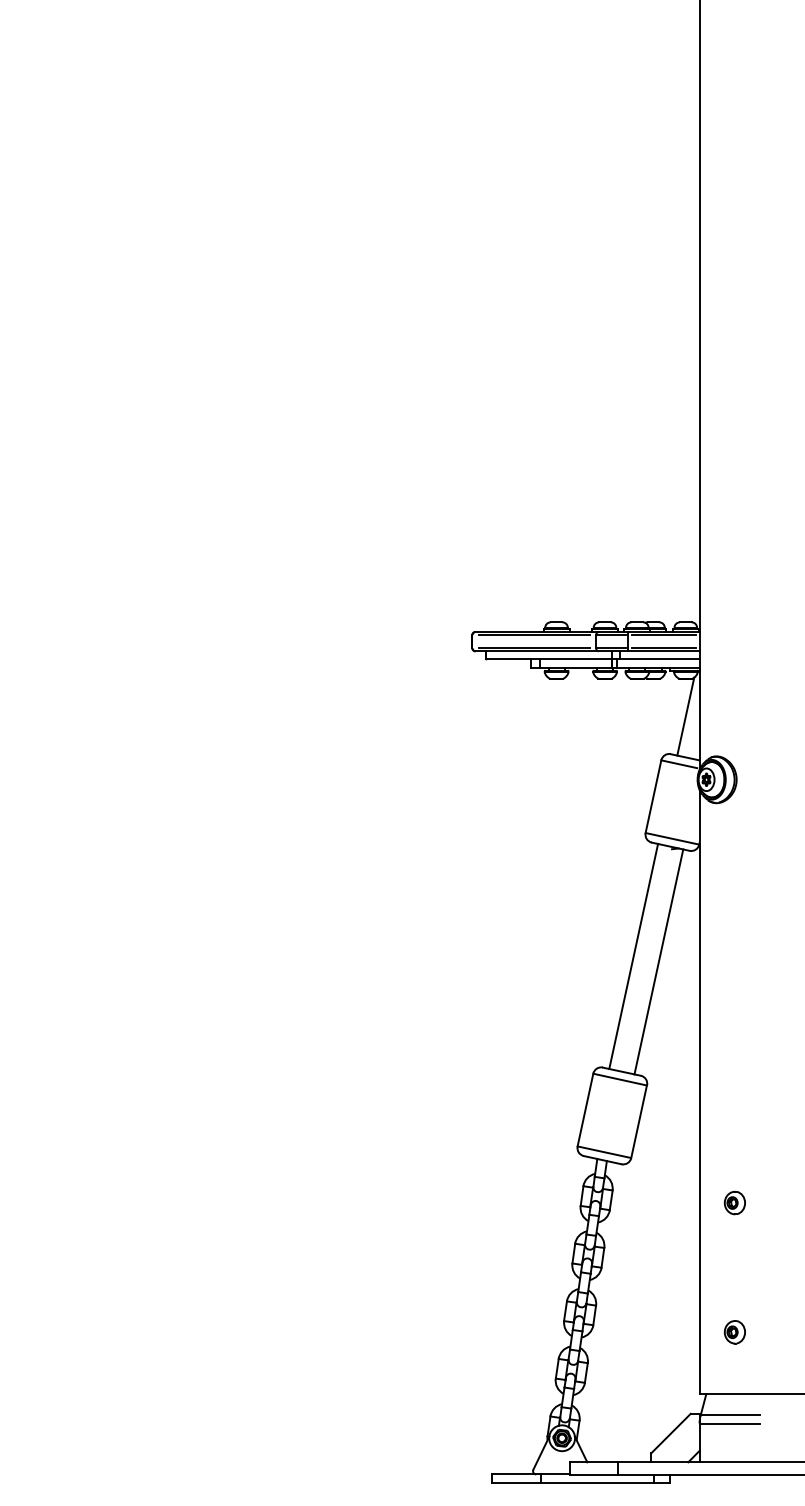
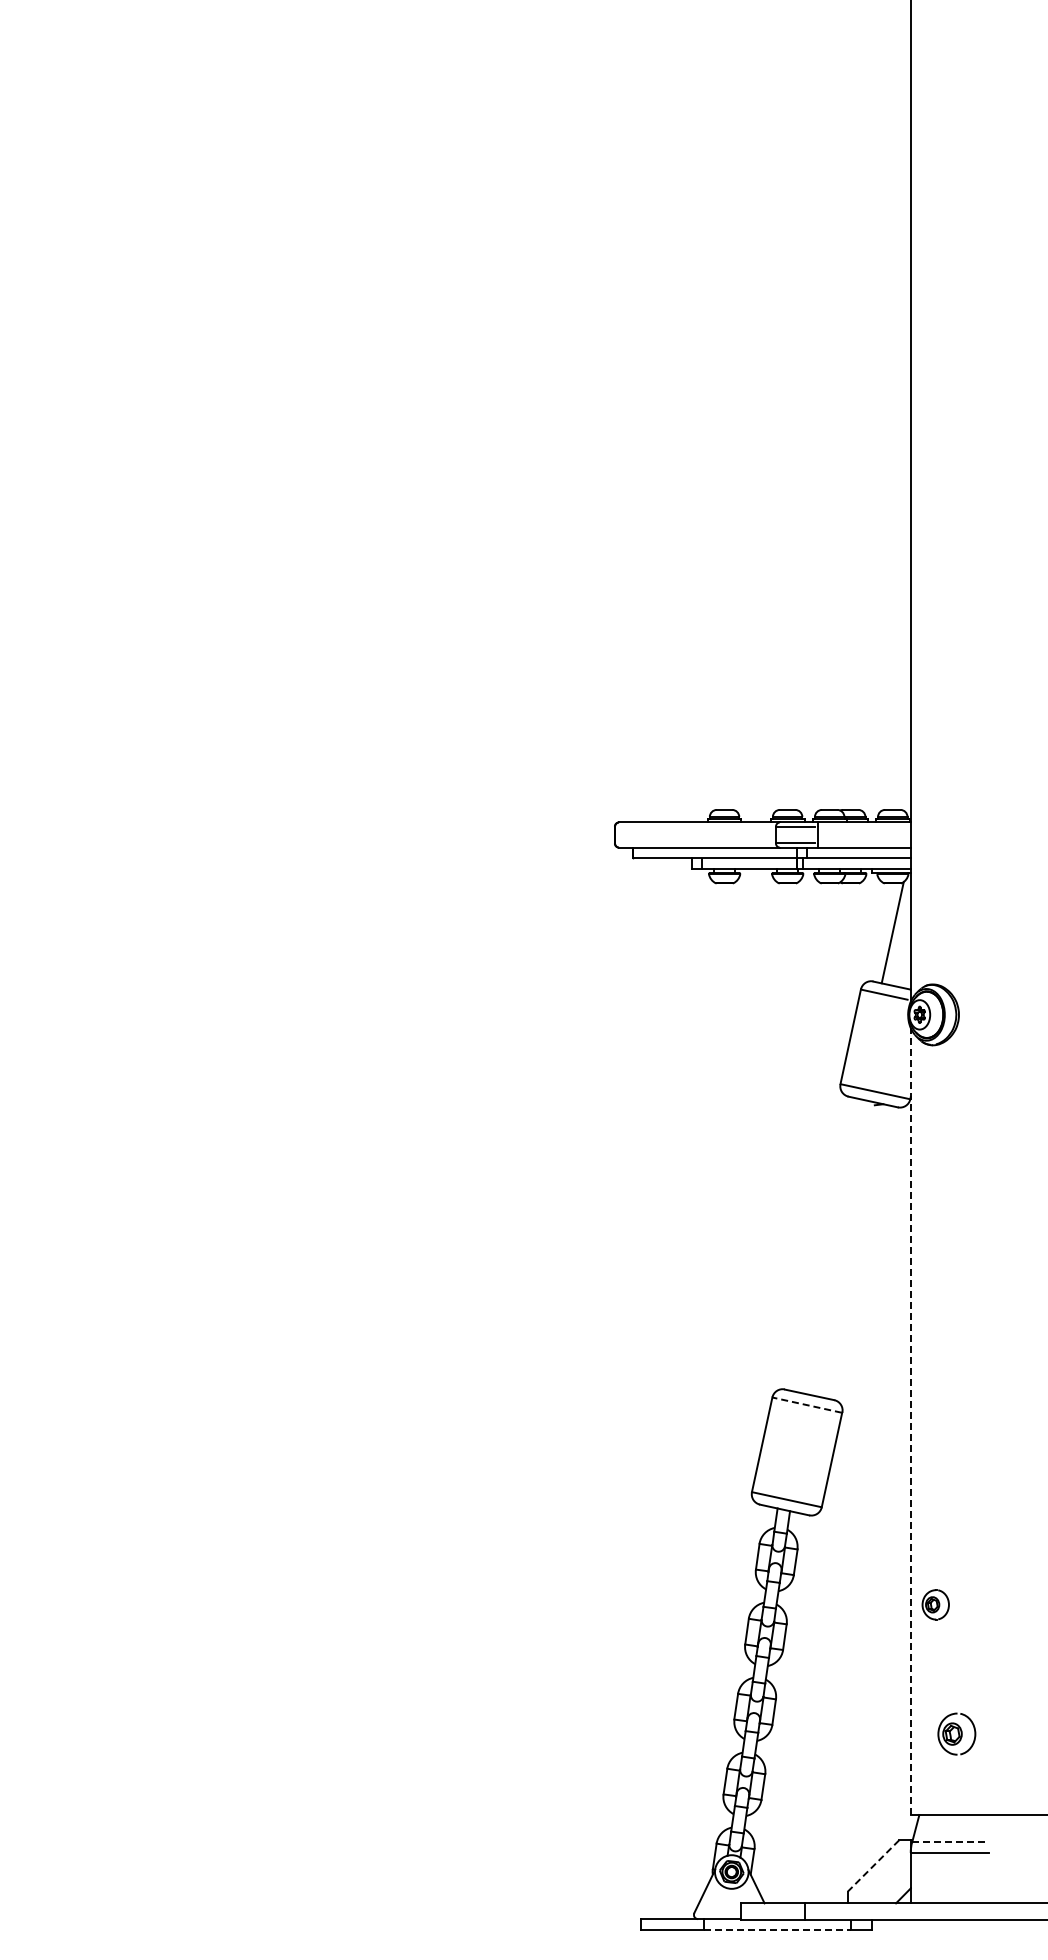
line: (534, 635) -> (695, 826), removed
line: (664, 635) -> (864, 826), removed
line: (534, 648) -> (695, 843), removed
line: (664, 648) -> (864, 843), removed
line: (633, 956) -> (824, 1244), removed
line: (658, 961) -> (857, 1251), removed
line: (619, 1079) -> (806, 1405), solid -> dashed
line: (699, 1092) -> (910, 1421), solid -> dashed
part: (734, 1202) -> (935, 1604), moved
part: (734, 1331) -> (956, 1733), size x1.4
line: (730, 1415) -> (951, 1842), solid -> dashed
line: (670, 1434) -> (873, 1866), solid -> dashed
line: (597, 1482) -> (777, 1929), solid -> dashed

